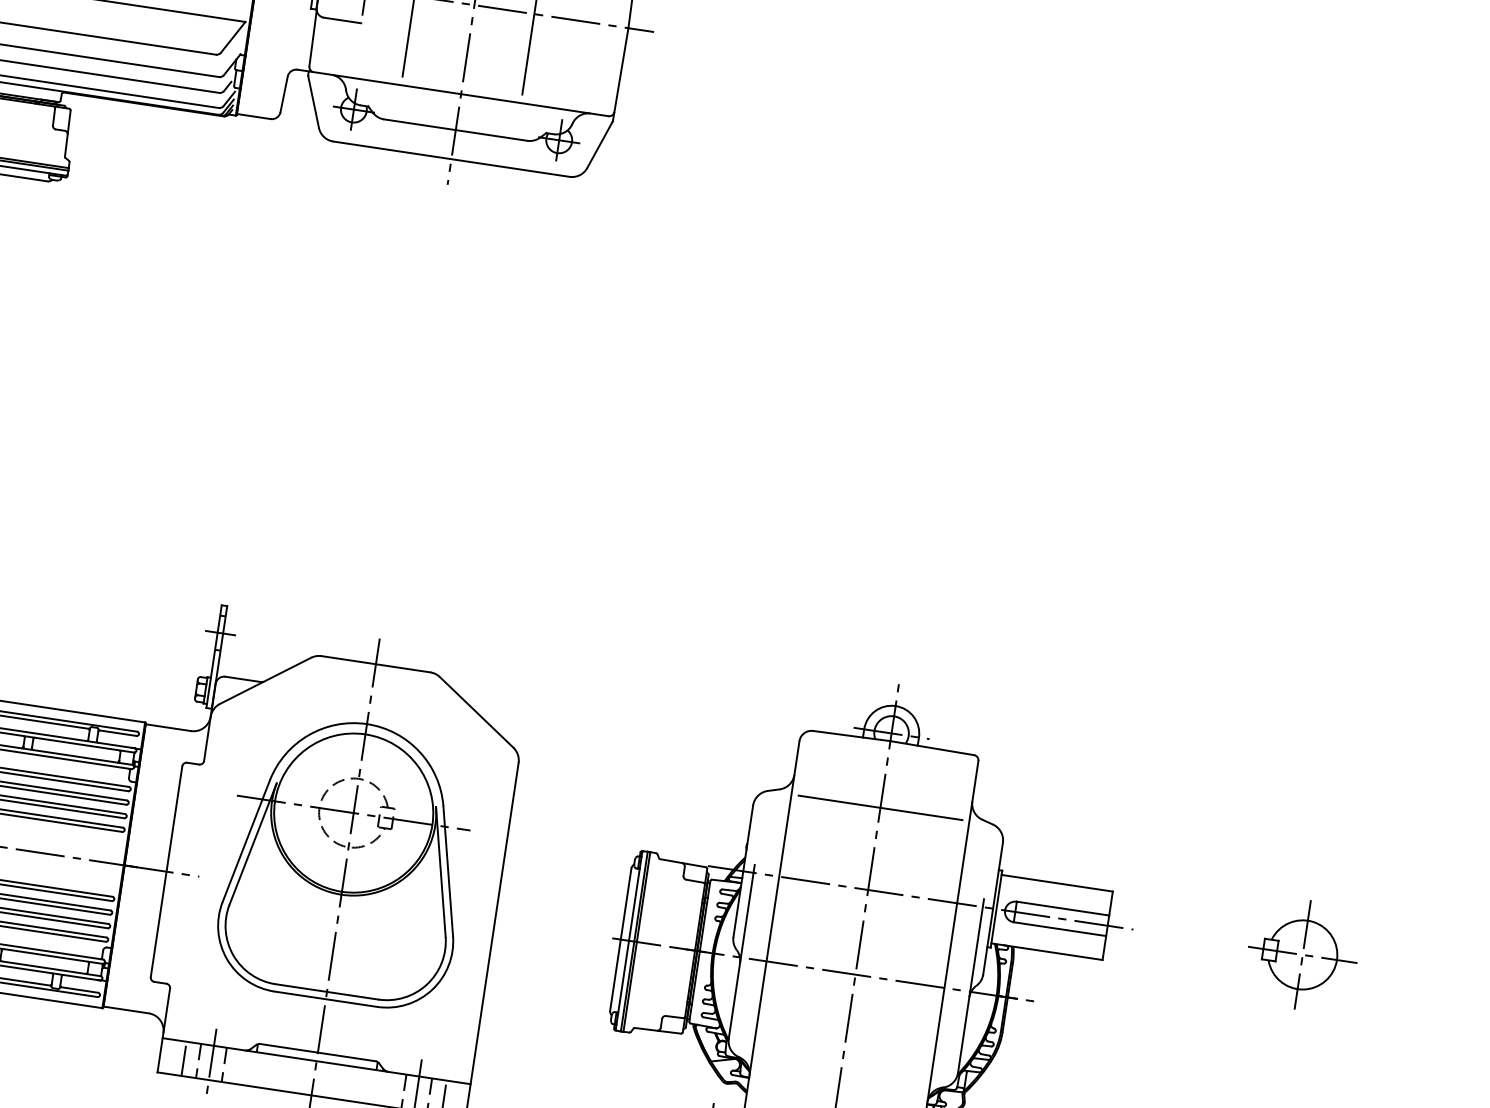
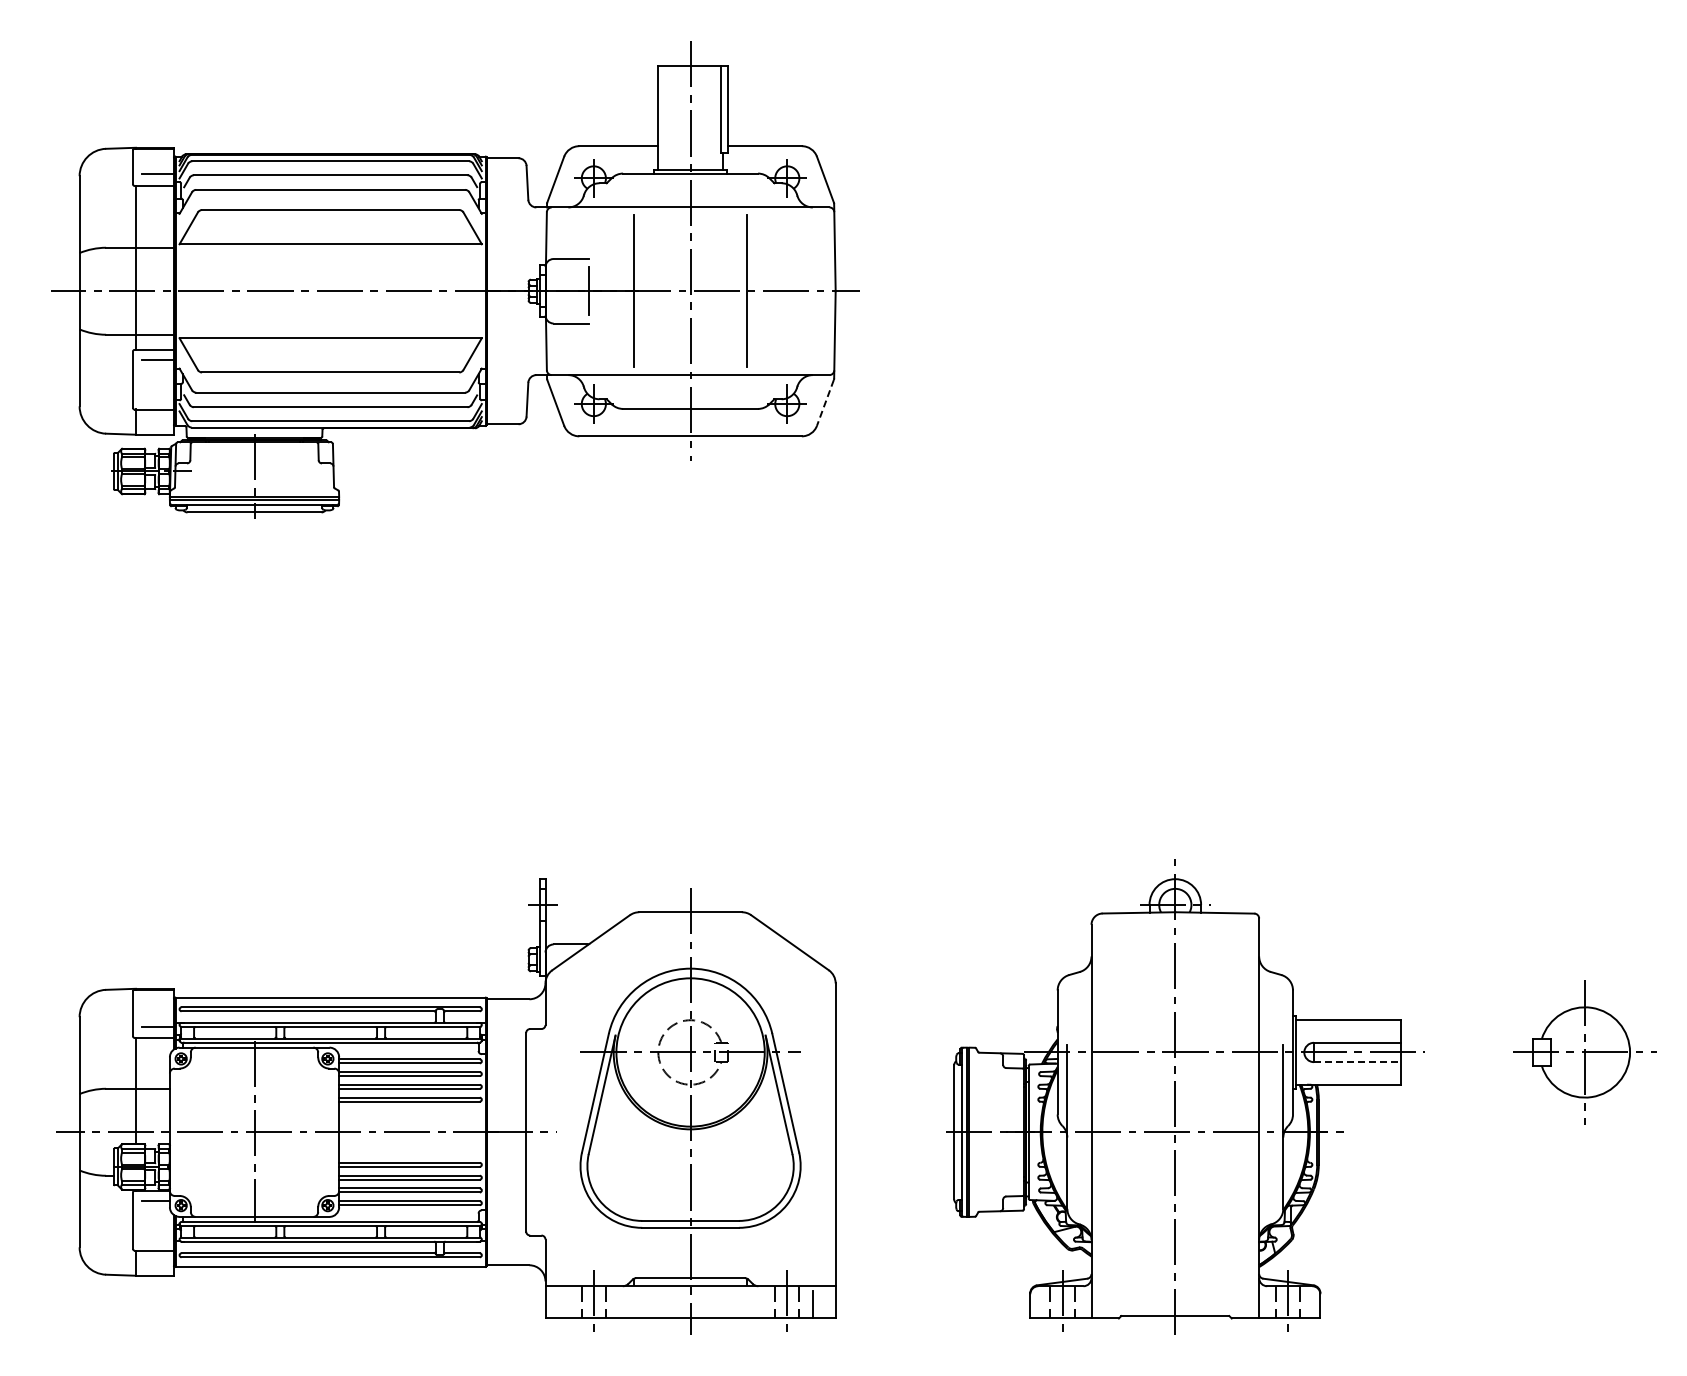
line: (599, 145) -> (825, 403), solid -> dashed
line: (880, 808) -> (1175, 975), removed
line: (1059, 929) -> (1357, 1062), solid -> dashed
part: (1302, 954) -> (1584, 1052), size x1.4
line: (184, 1061) -> (568, 1304), removed

